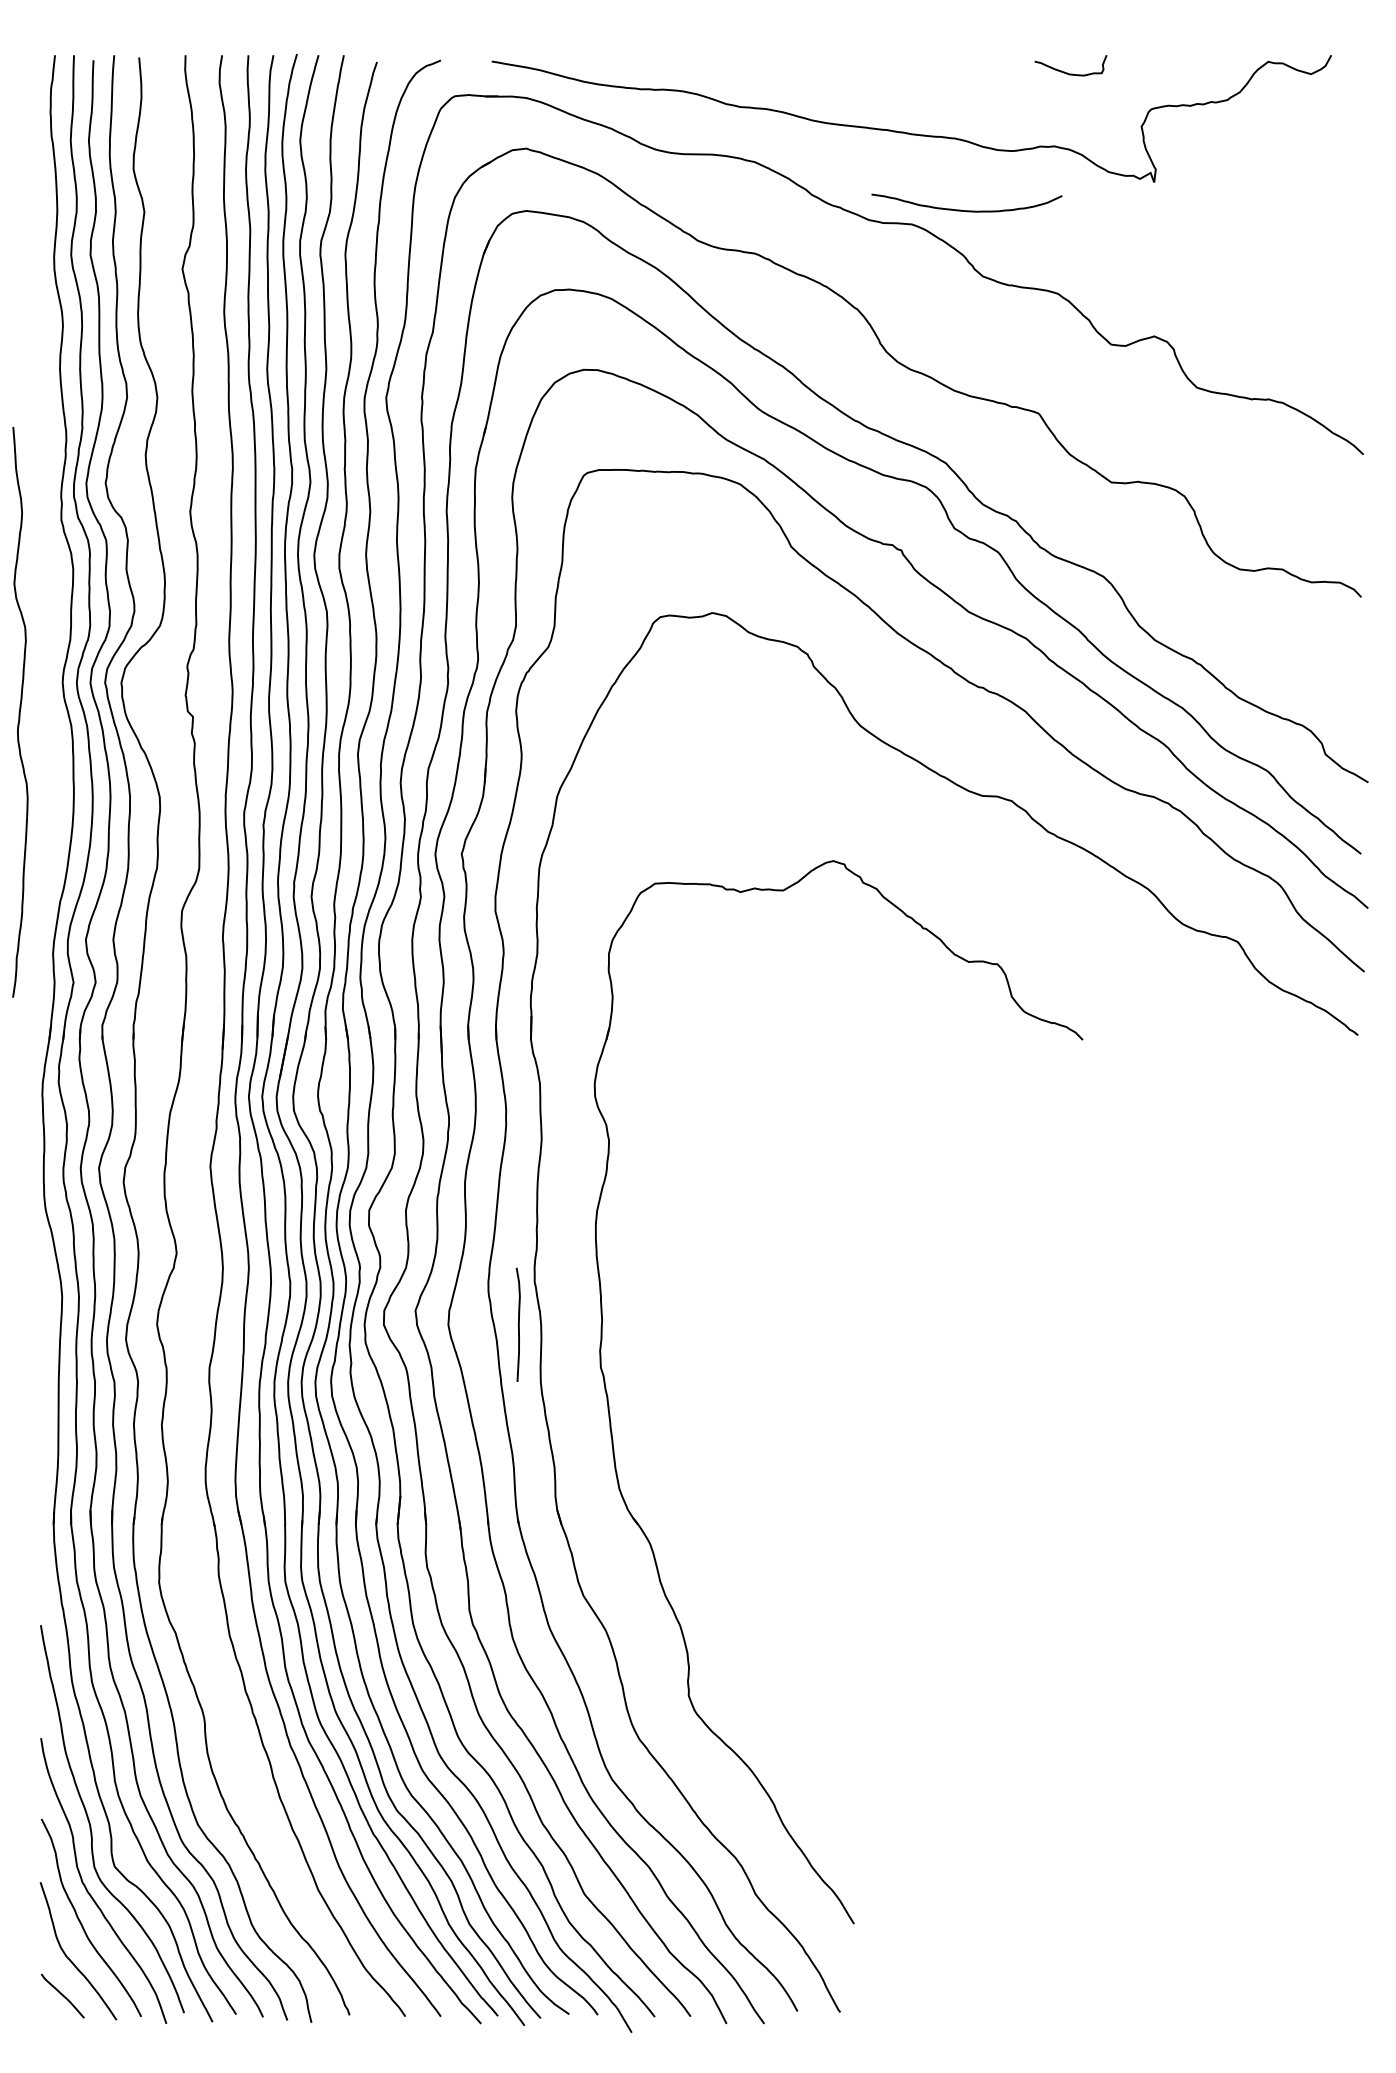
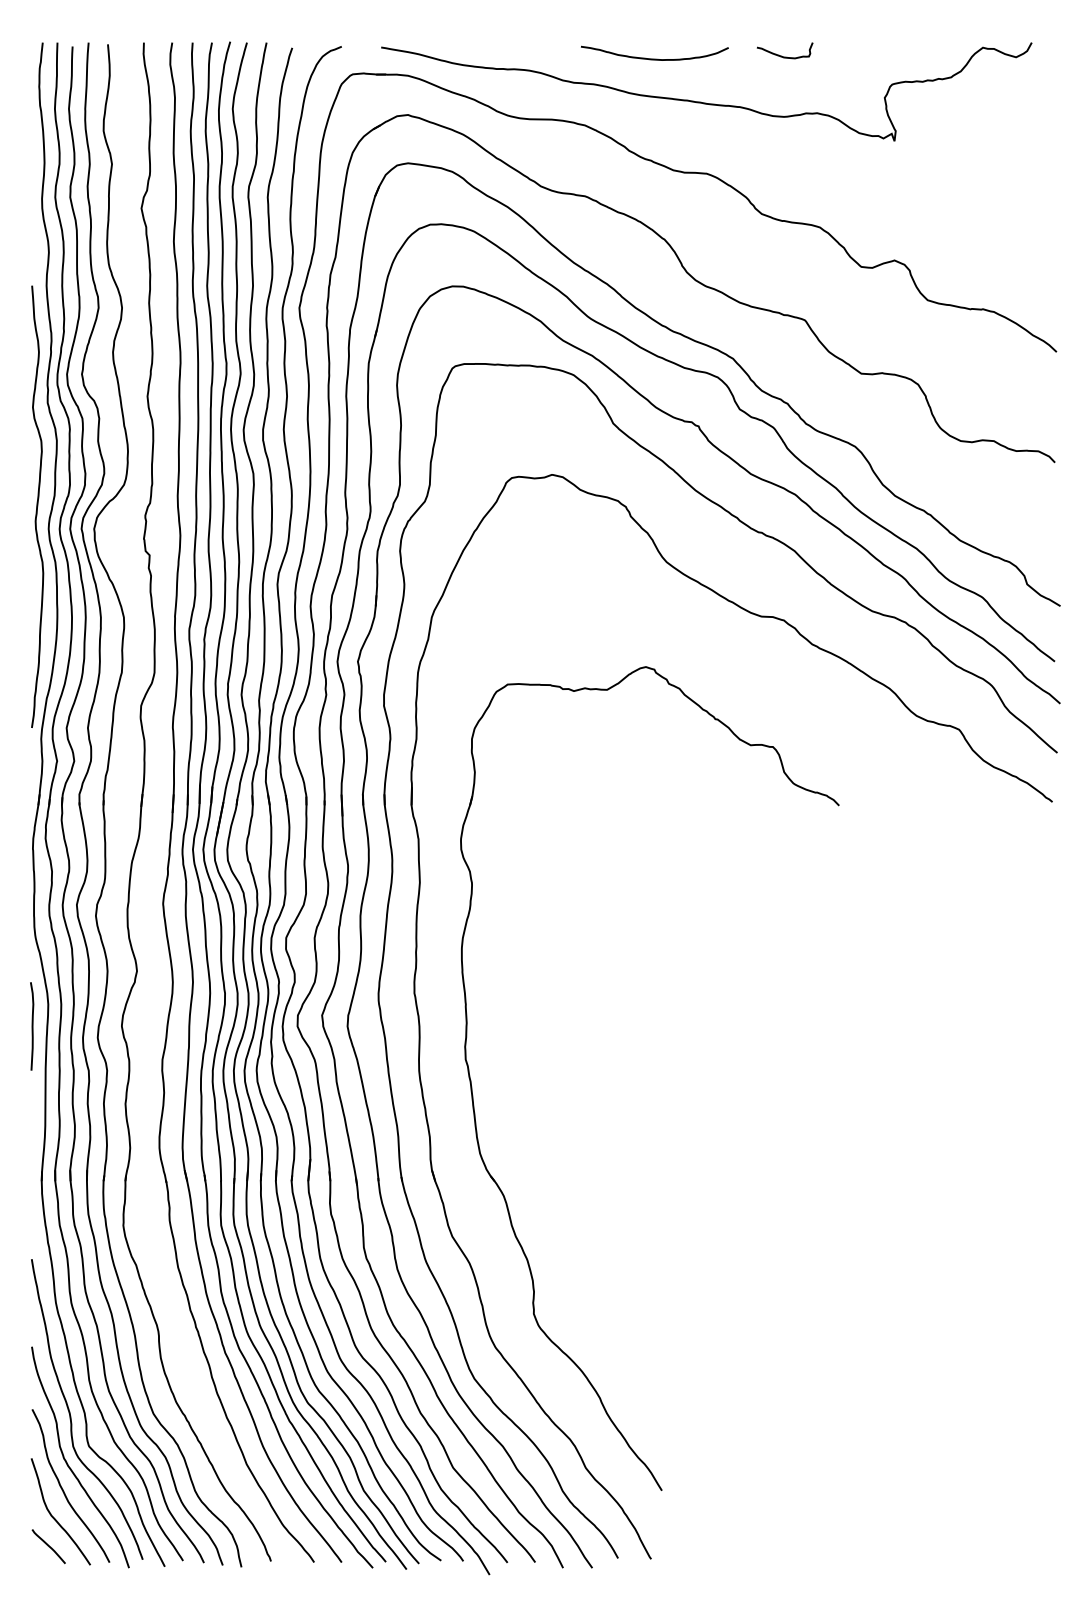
curve: (1067, 72) -> (782, 55), moved
curve: (966, 210) -> (654, 59), moved
curve: (20, 711) -> (37, 506), moved
curve: (518, 1324) -> (32, 1026), moved

